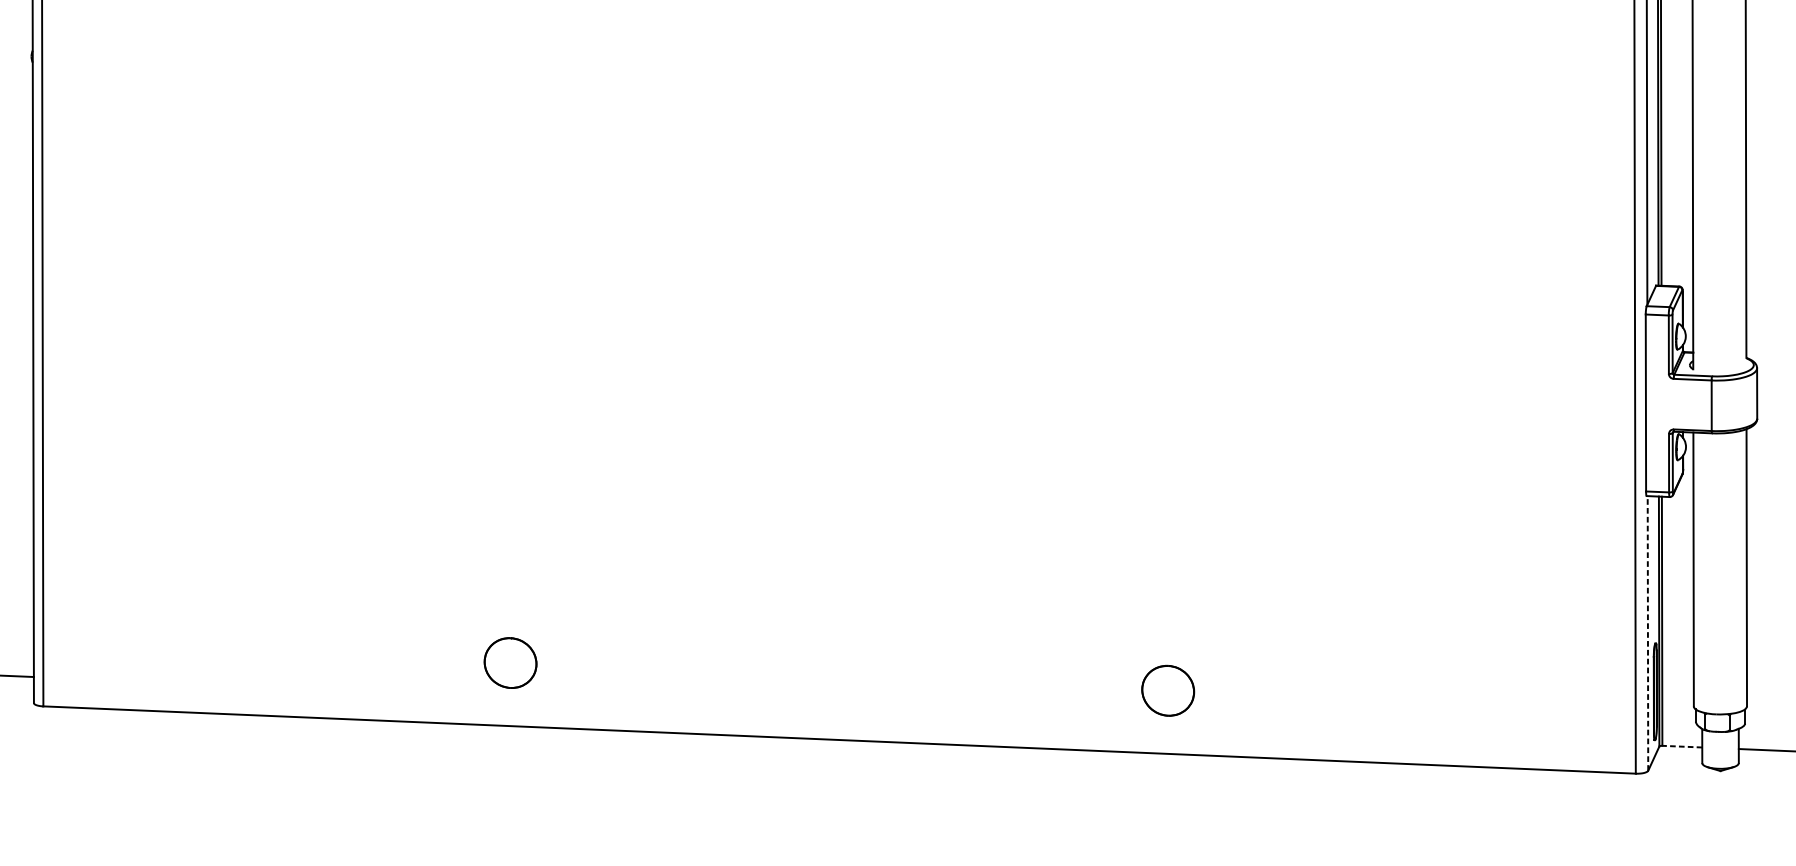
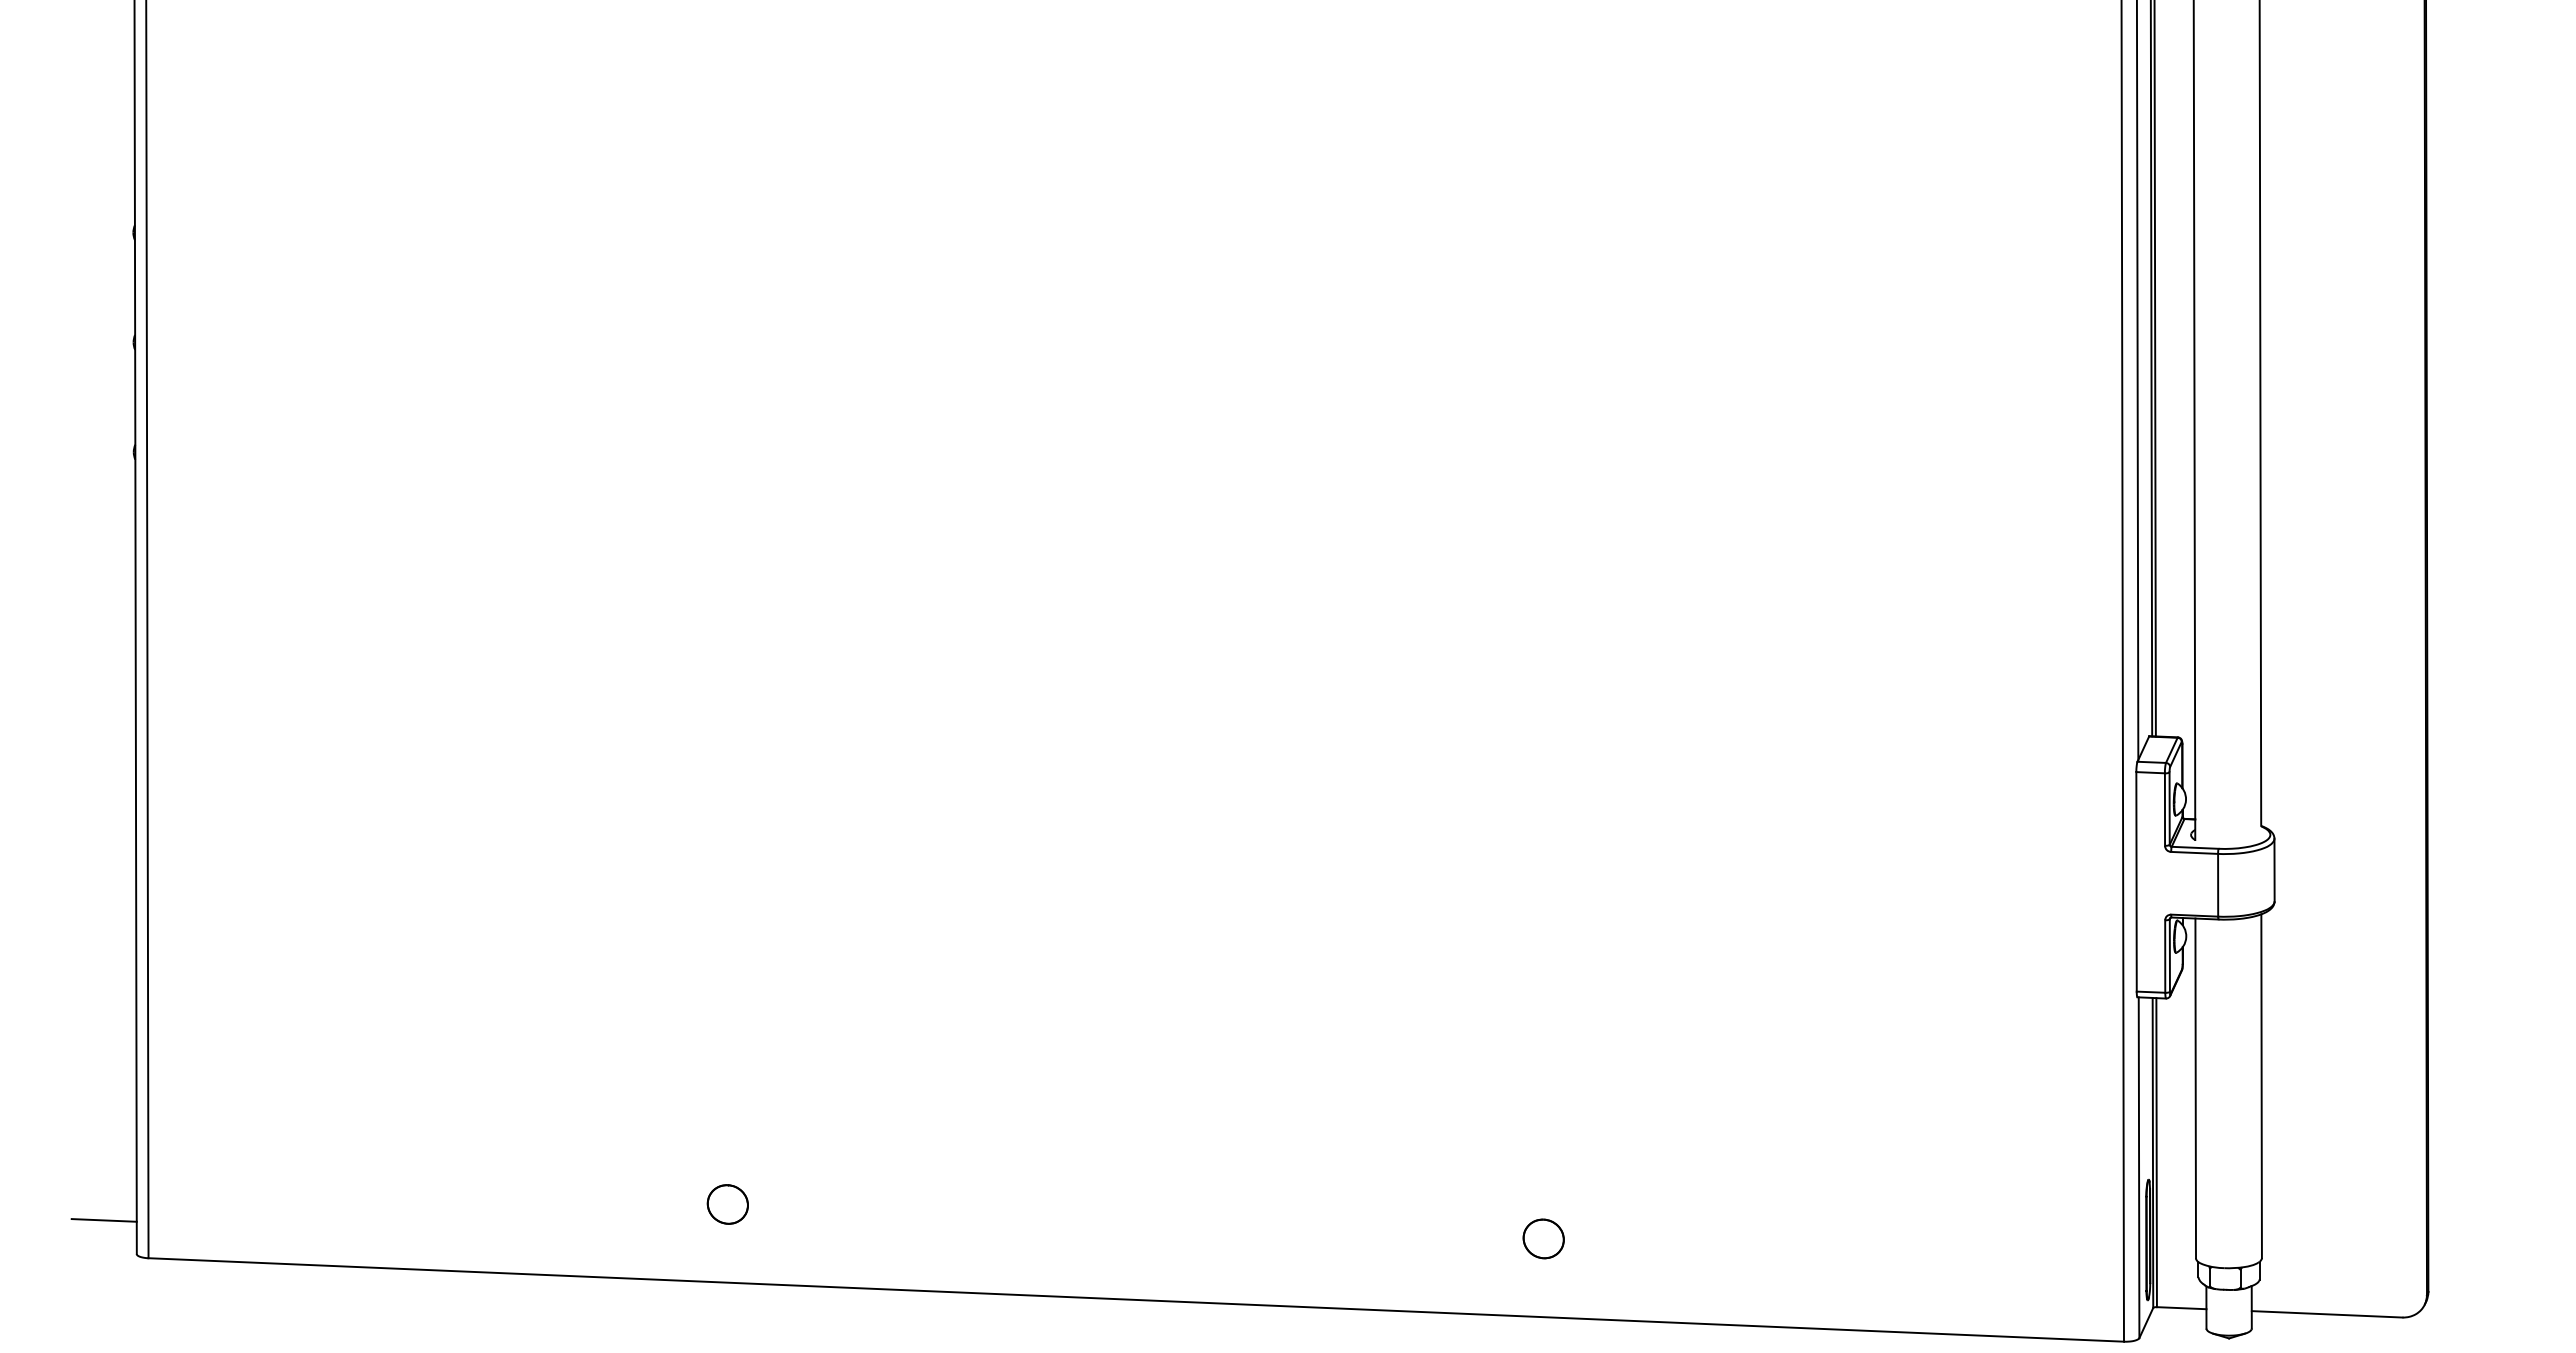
line: (1648, 633) -> (2139, 1167), dashed -> solid
part: (510, 663) -> (727, 1204), size x0.62
part: (1167, 690) -> (1543, 1238), size x0.62
line: (1682, 746) -> (2181, 1308), dashed -> solid

